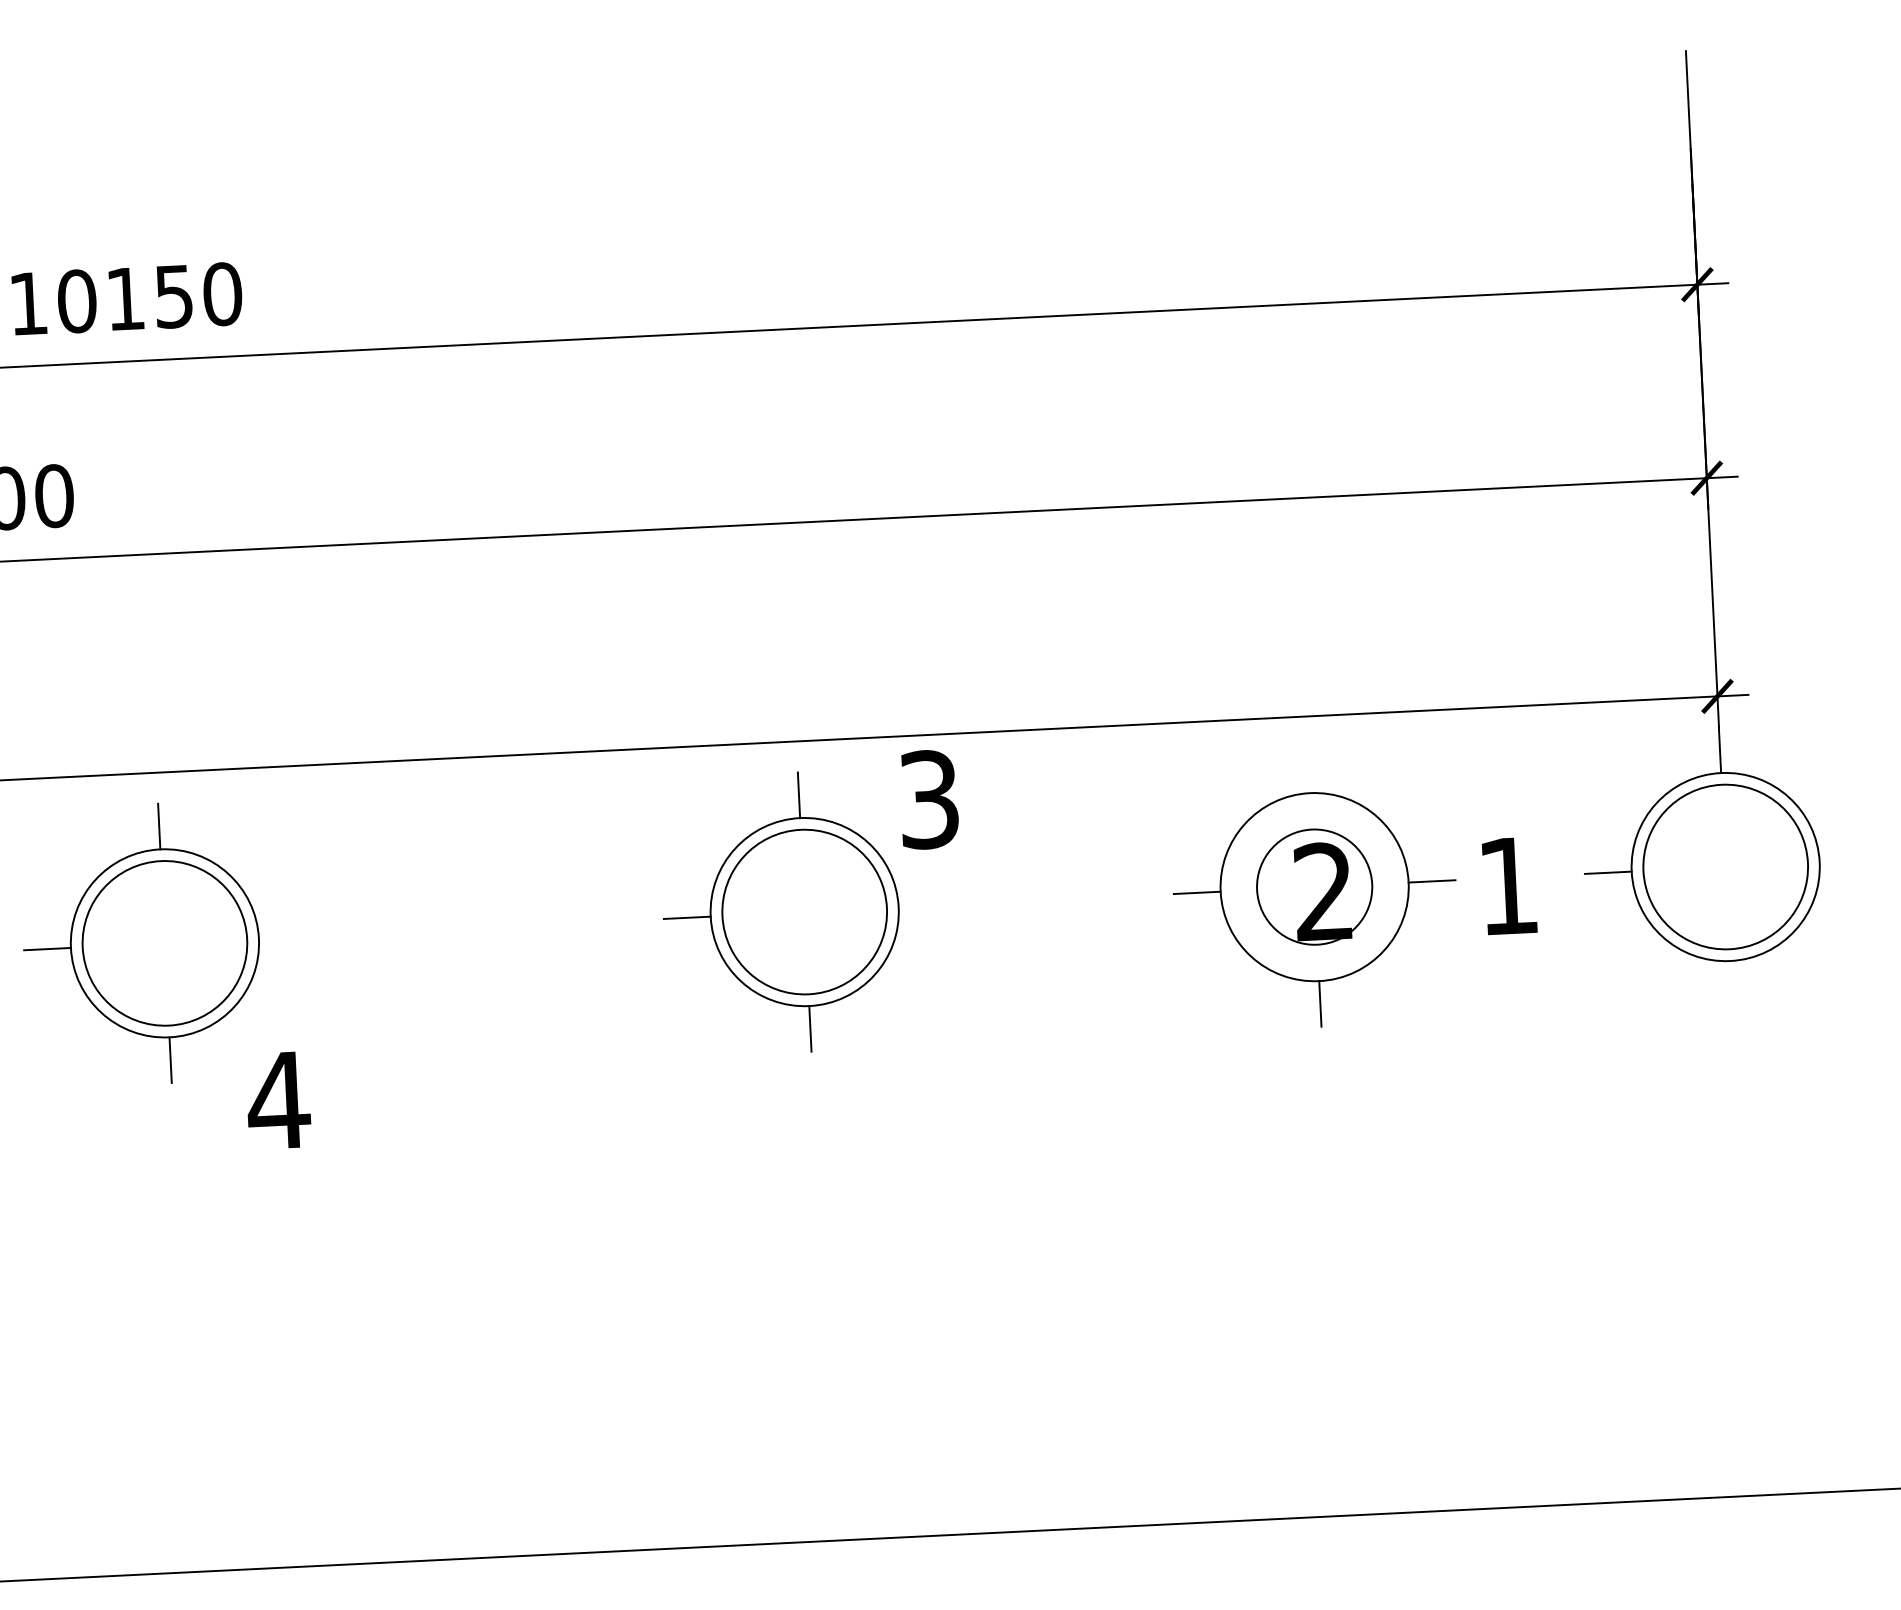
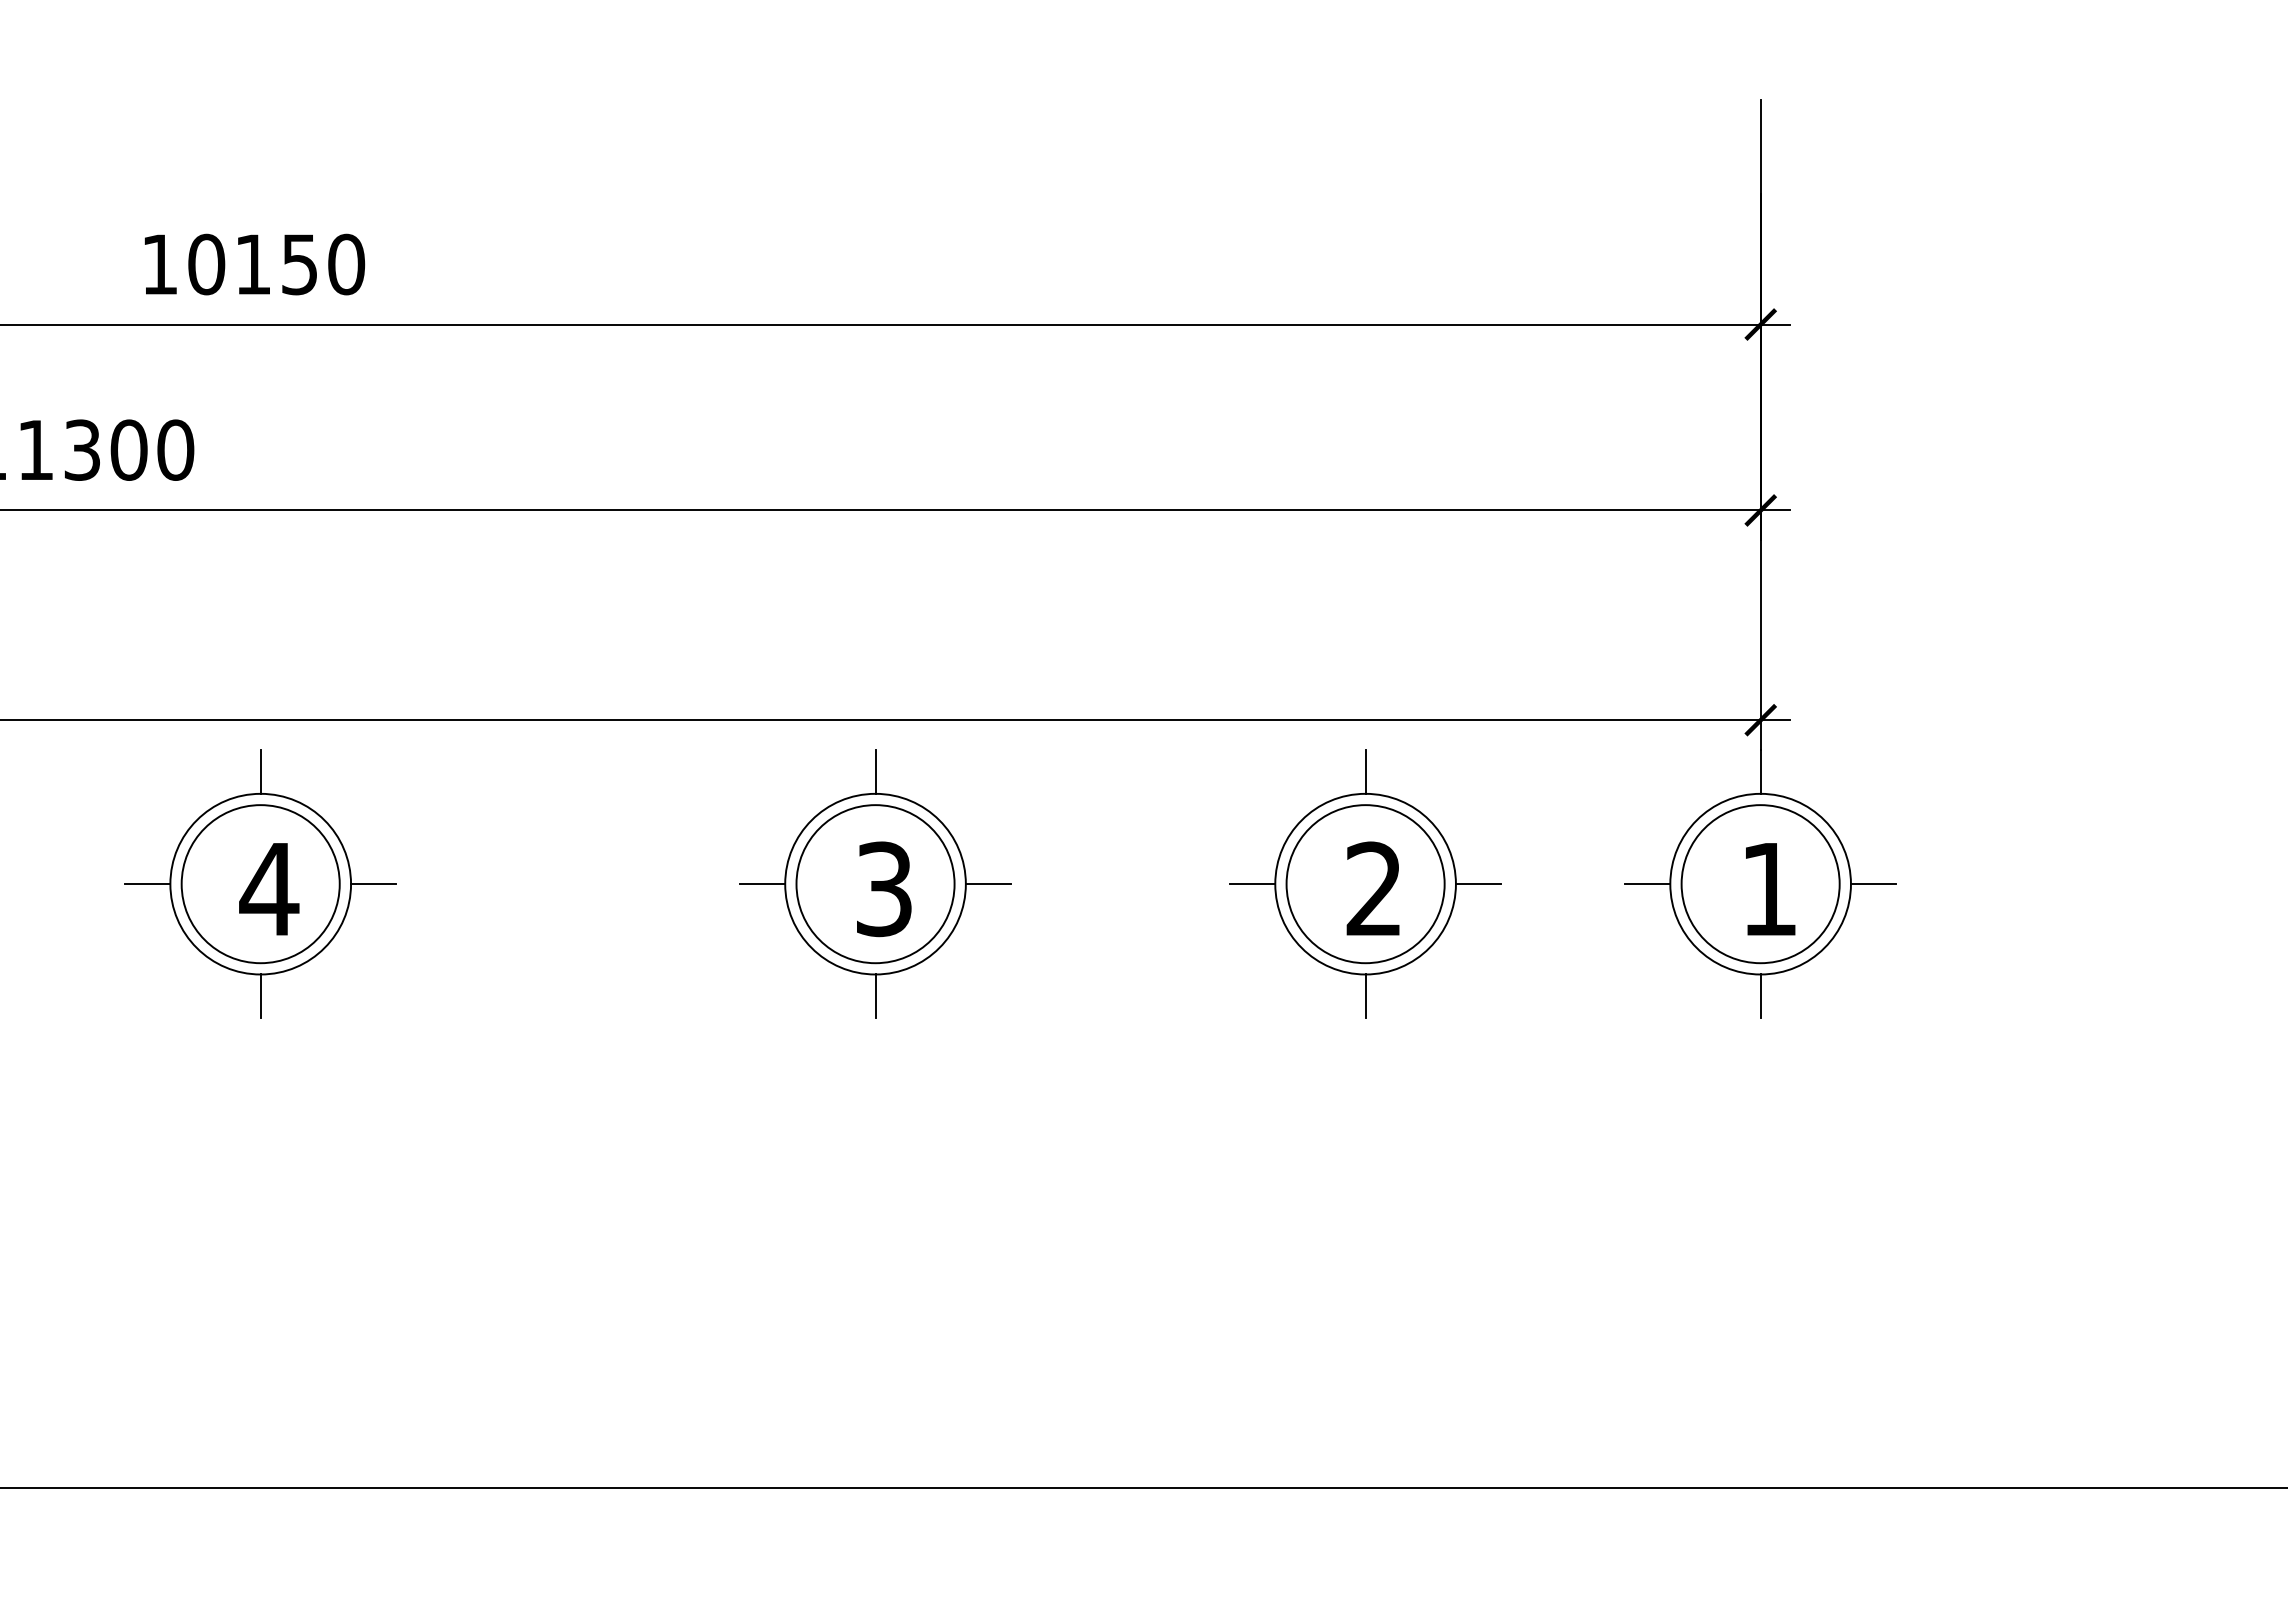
line: (1308, 769) -> (1365, 771), added
text: (929, 799) -> (884, 889), moved
line: (1842, 861) -> (1872, 884), added
text: (1509, 886) -> (1770, 889), moved
circle: (1314, 887) -> (1365, 884), size x1.43
line: (921, 906) -> (987, 884), added
line: (282, 937) -> (373, 884), added
line: (1731, 983) -> (1760, 996), added
text: (278, 1100) -> (269, 889), moved

